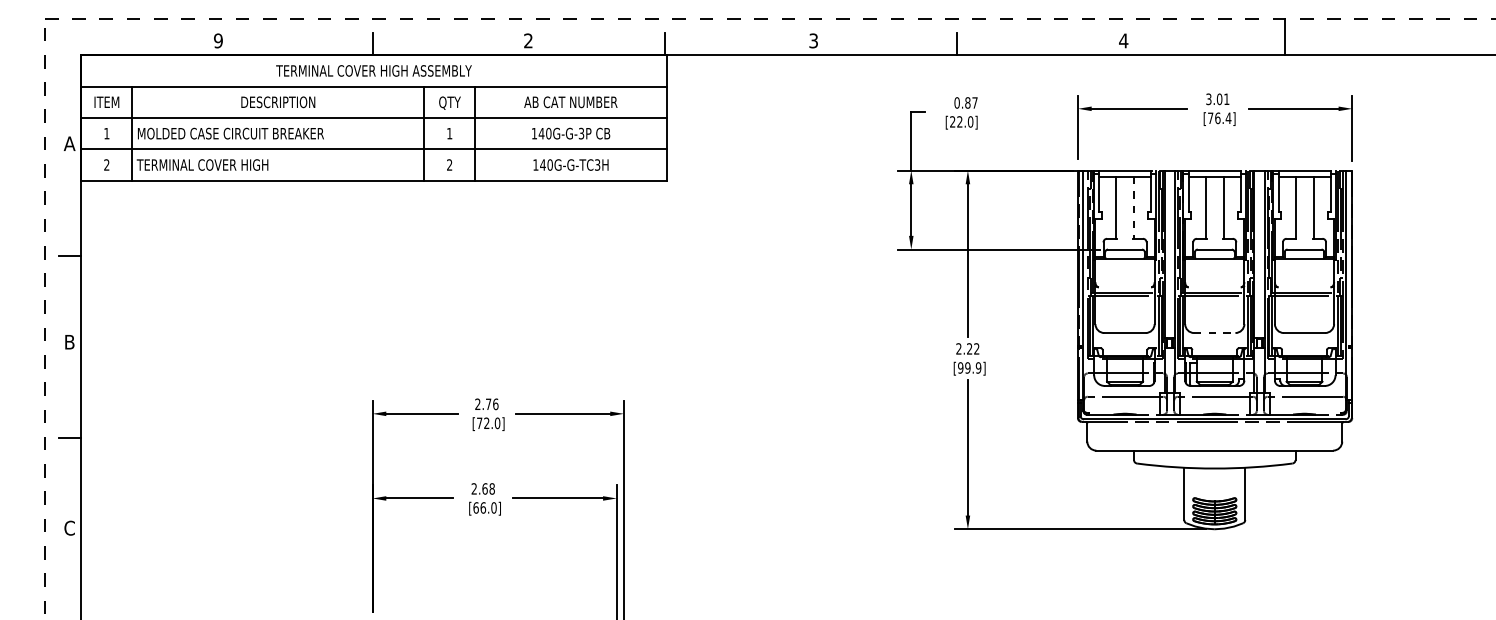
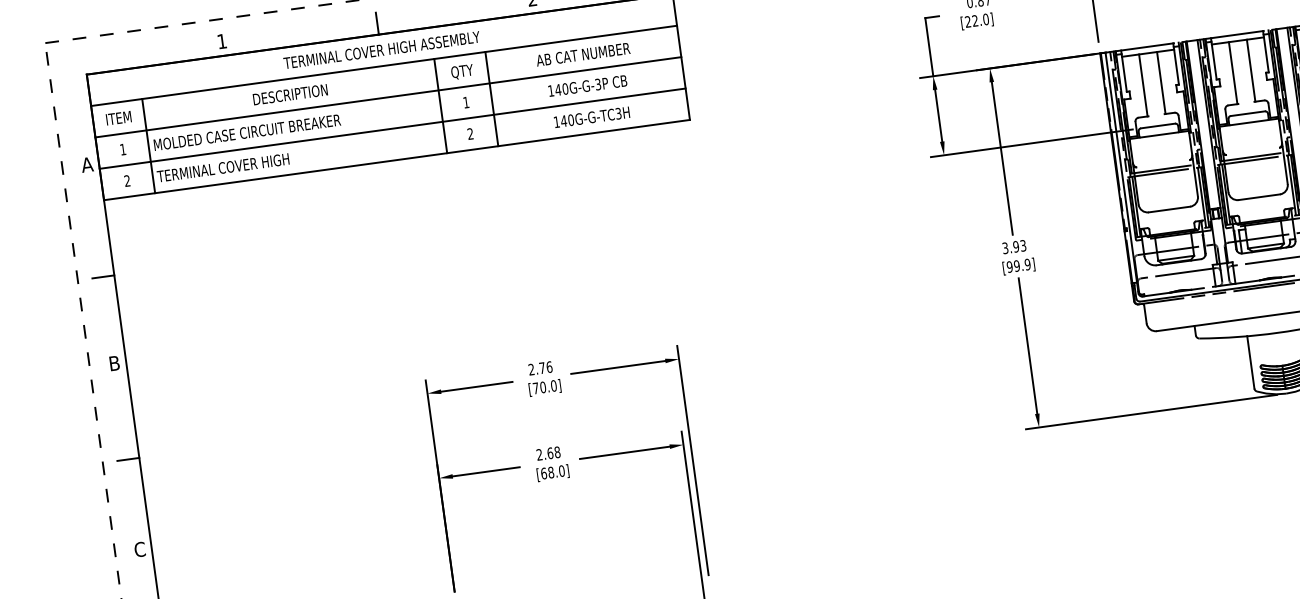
text: (218, 40) -> (222, 41), 9 -> 1
line: (1134, 207) -> (1161, 82), dashed -> solid
line: (1214, 333) -> (1259, 197), dashed -> solid
text: (967, 348) -> (1013, 246), 2.22 -> 3.93
text: (486, 423) -> (542, 387), [72.0] -> [70.0]
text: (483, 507) -> (551, 472), [66.0] -> [68.0]

